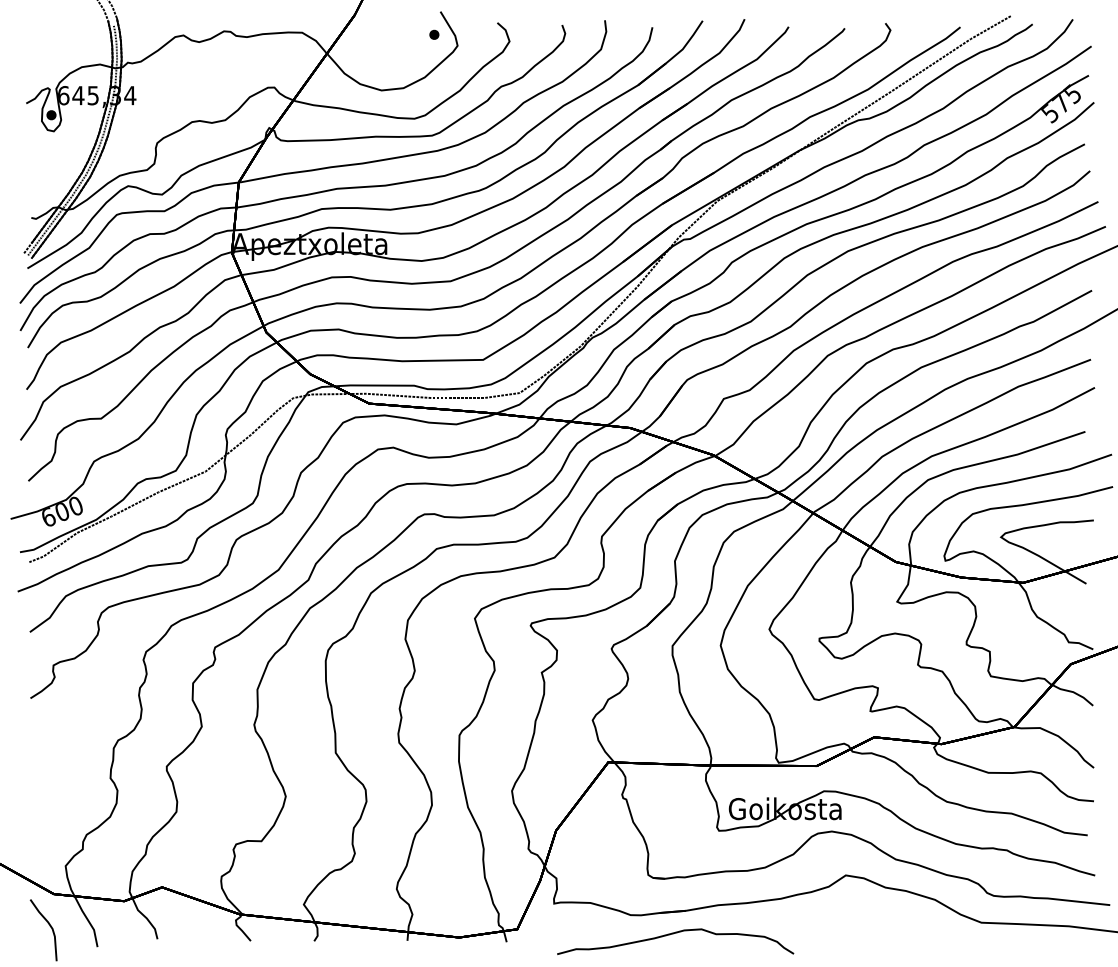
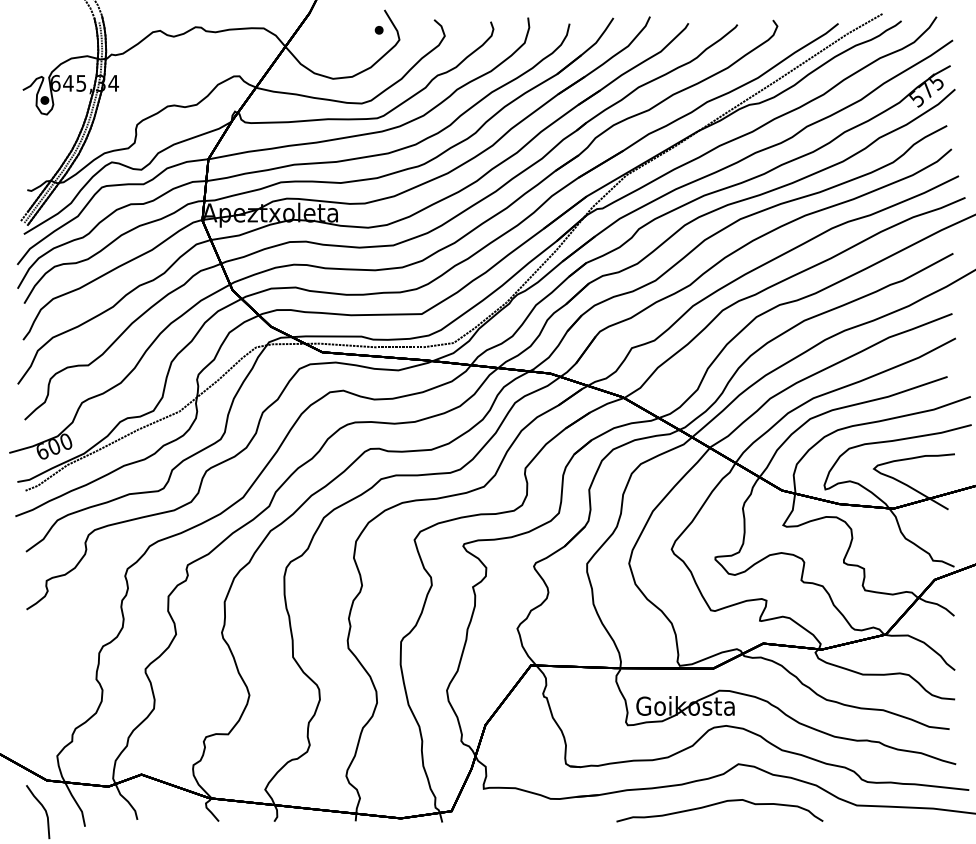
curve: (673, 934) -> (718, 804), moved

